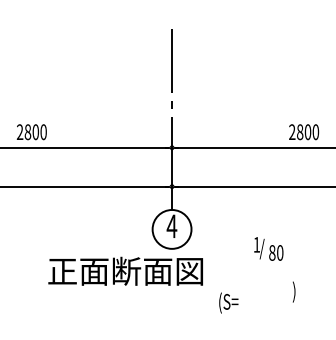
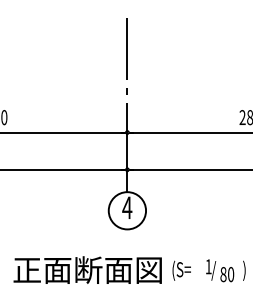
text: (268, 248) -> (219, 270), moved
text: (125, 270) -> (87, 269), moved
text: (228, 302) -> (181, 270), moved

